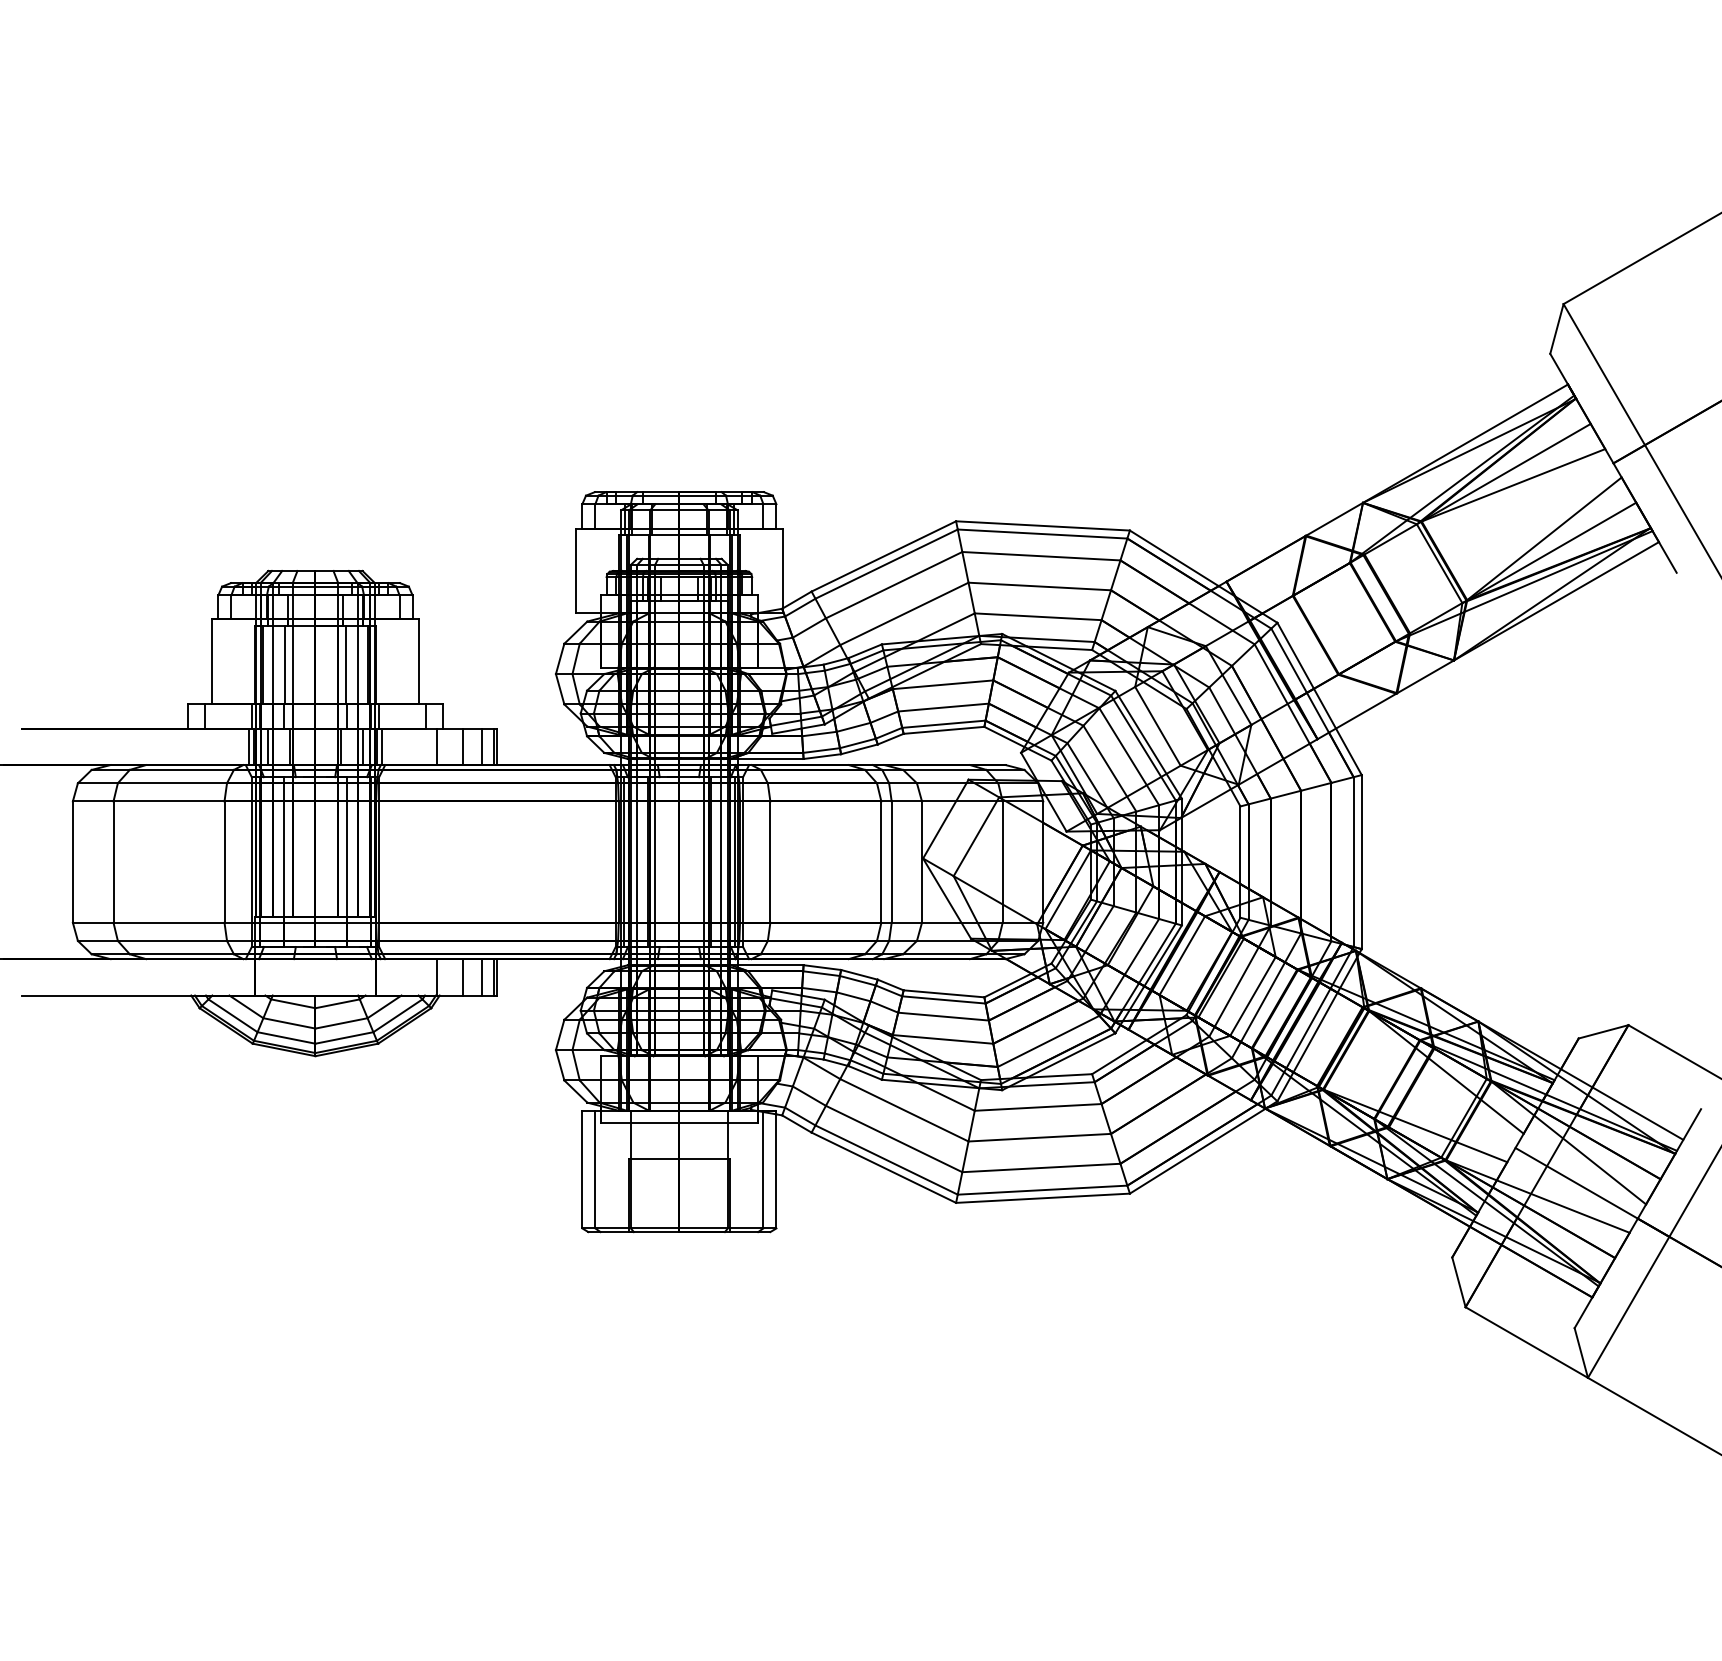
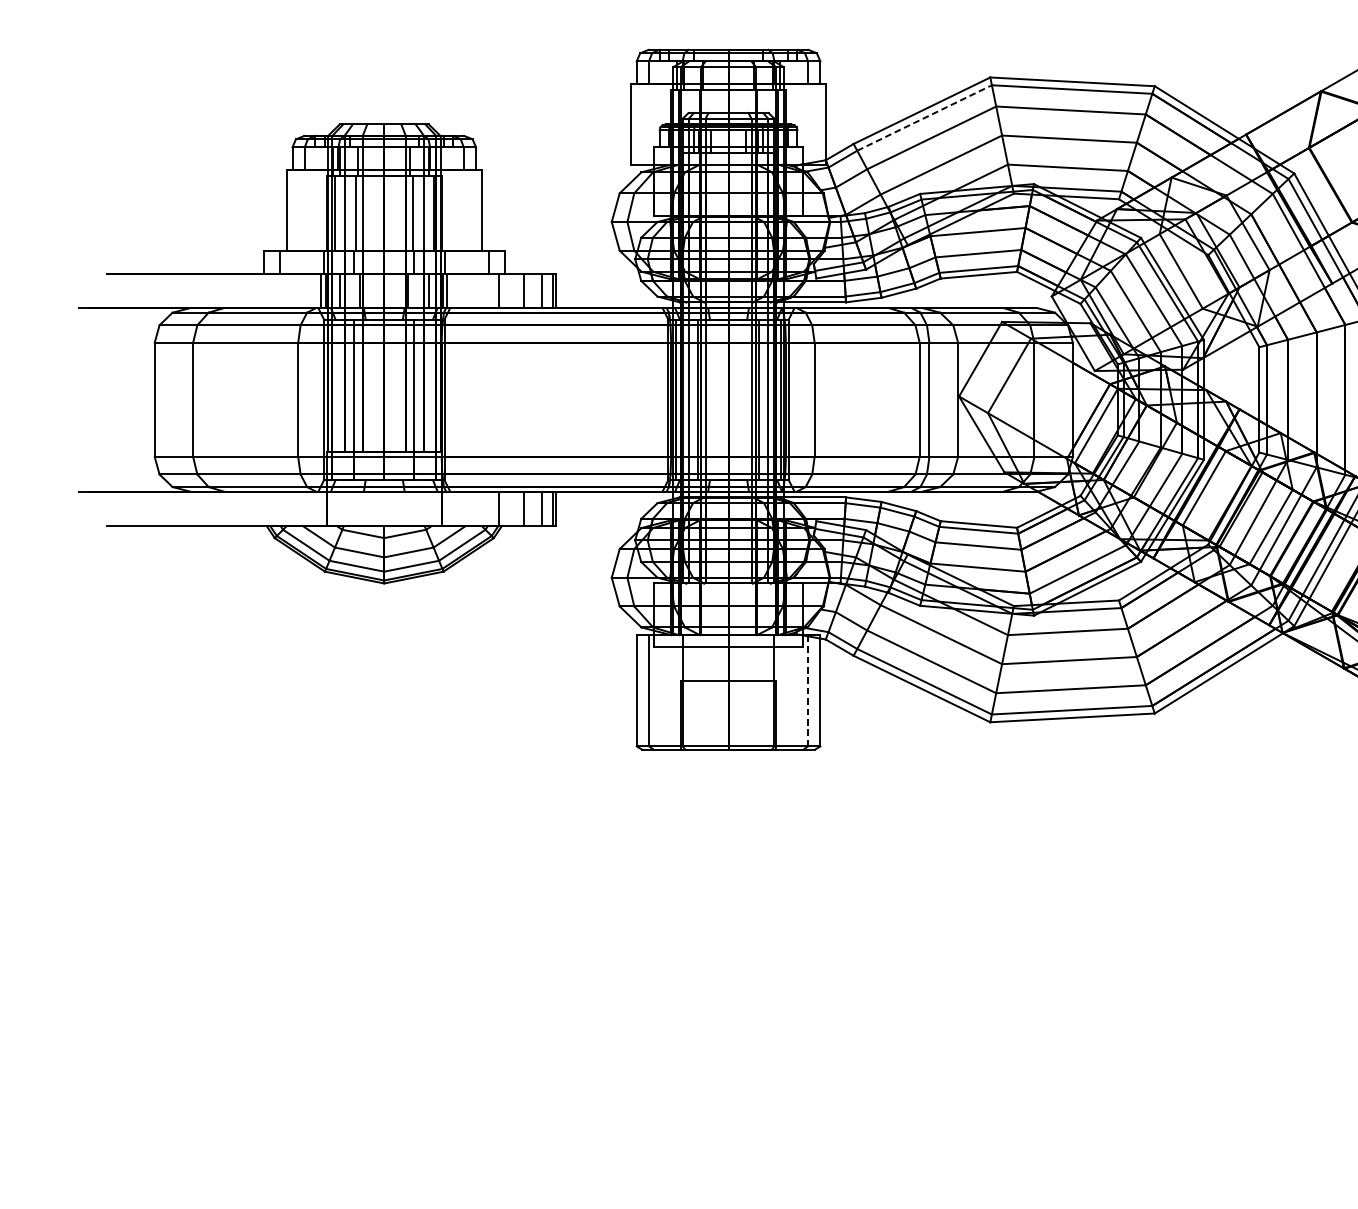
line: (887, 563) -> (925, 117), solid -> dashed
line: (763, 1169) -> (808, 690), solid -> dashed

